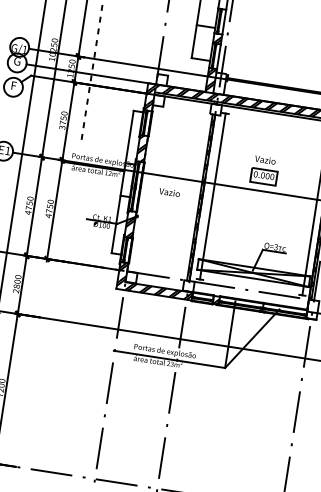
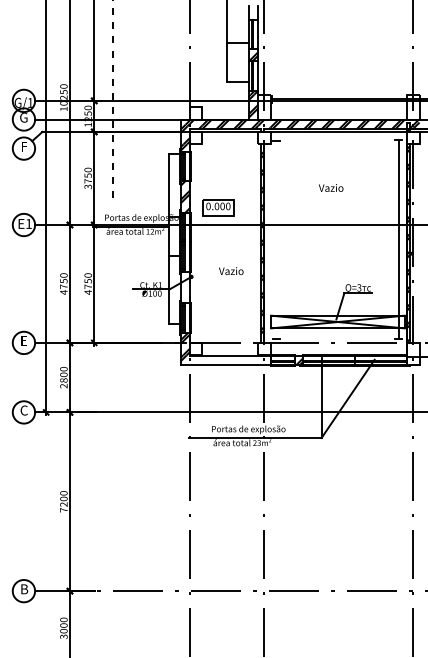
part: (264, 176) -> (218, 207), moved
text: (169, 191) -> (231, 270), moved
line: (213, 196) -> (276, 239), removed
hatch: (129, 224) -> (184, 287), removed
hatch: (158, 291) -> (230, 360), removed

